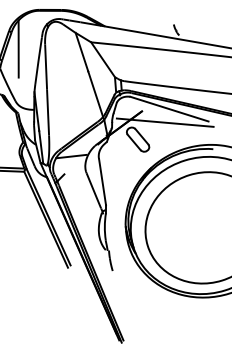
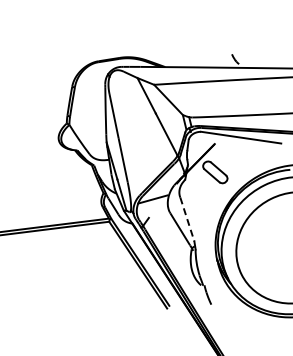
line: (17, 48) -> (83, 102), removed
line: (165, 122) -> (239, 151), removed
line: (102, 182) -> (187, 219), solid -> dashed

